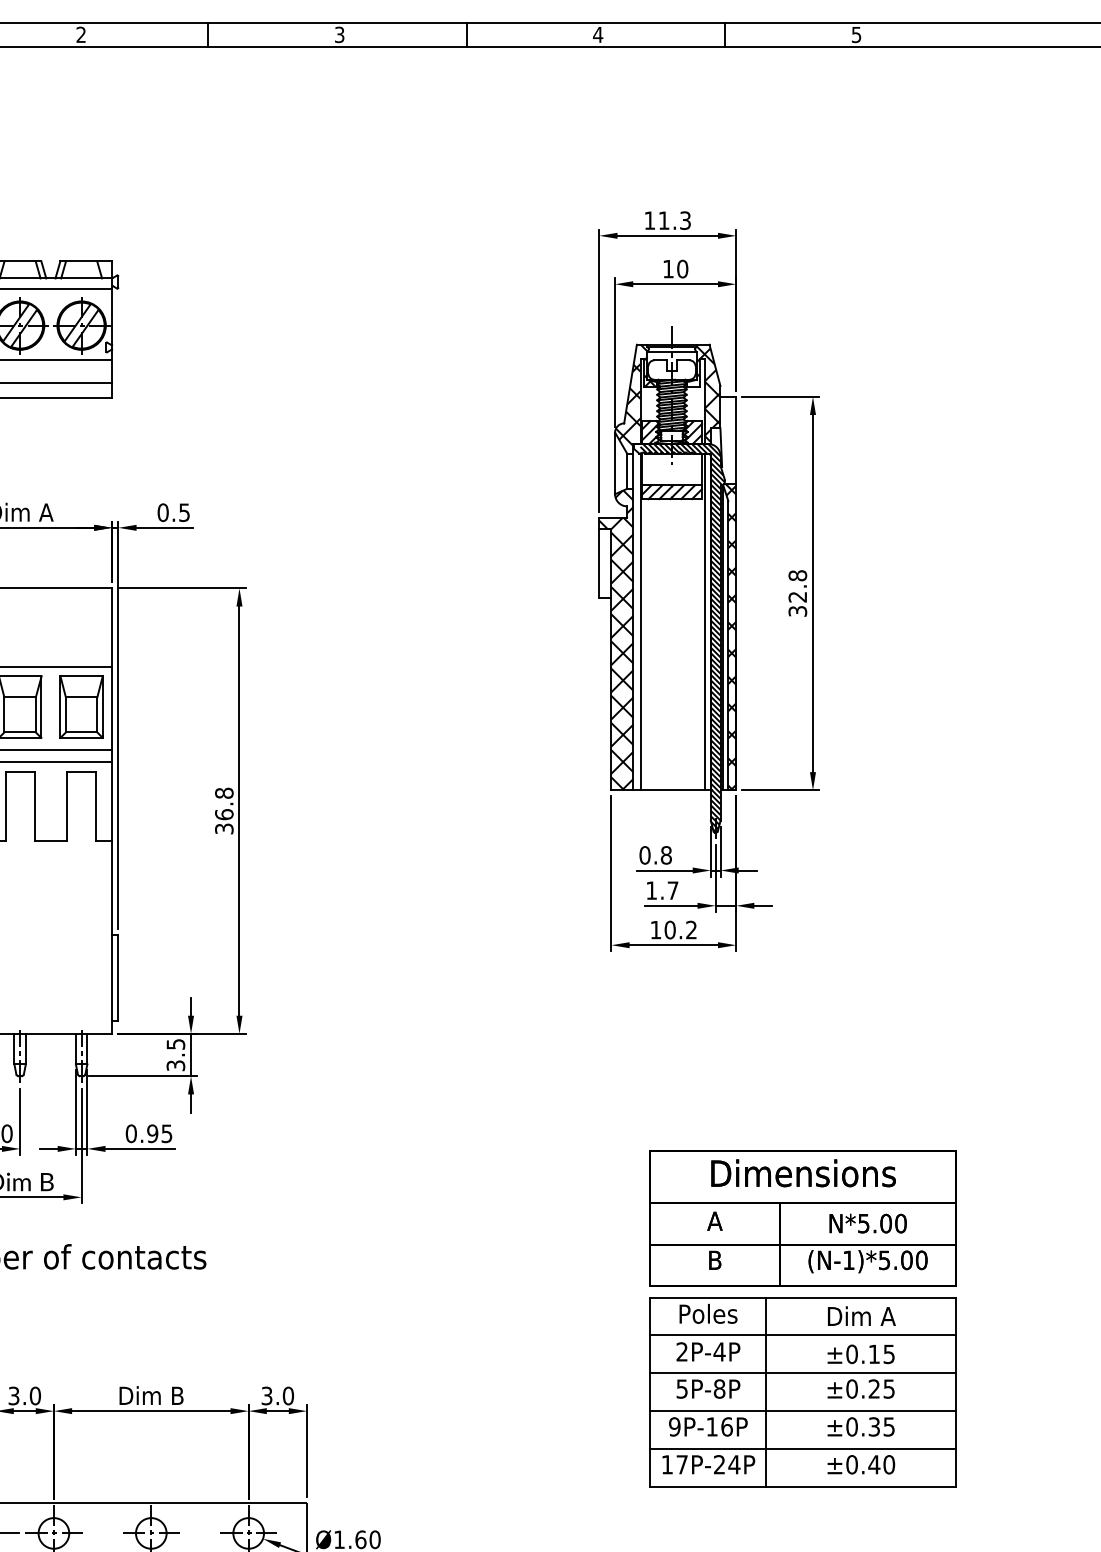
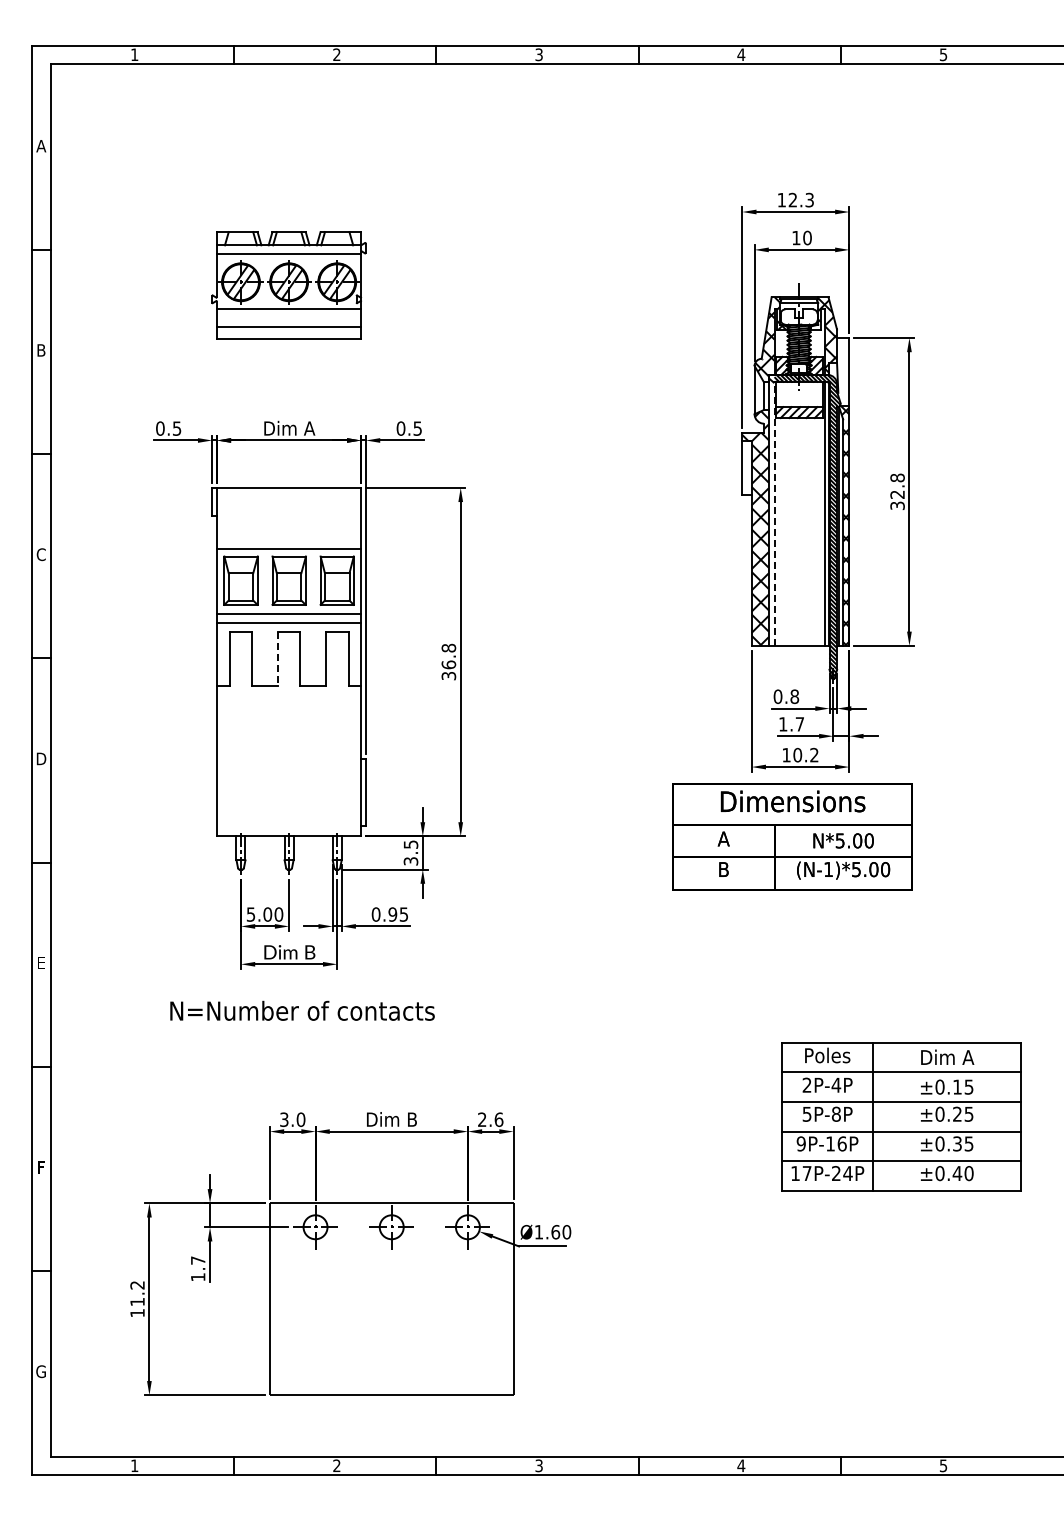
text: (663, 219) -> (792, 199), 11.3 -> 12.3
line: (640, 622) -> (774, 514), solid -> dashed
line: (5, 806) -> (277, 658), solid -> dashed
part: (802, 1218) -> (792, 836), moved
text: (277, 1395) -> (490, 1119), 3.0 -> 2.6

